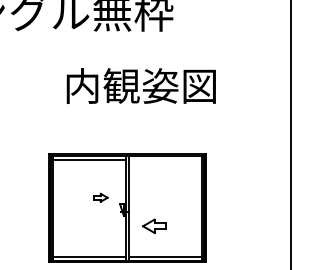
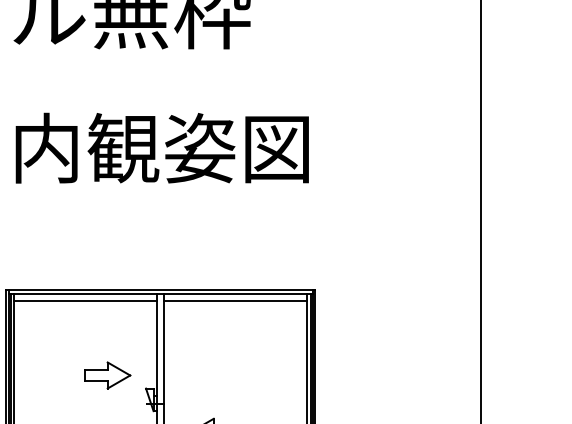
text: (140, 85) -> (160, 147), moved
line: (165, 159) -> (235, 300), added
part: (100, 197) -> (107, 375), size x1.67

